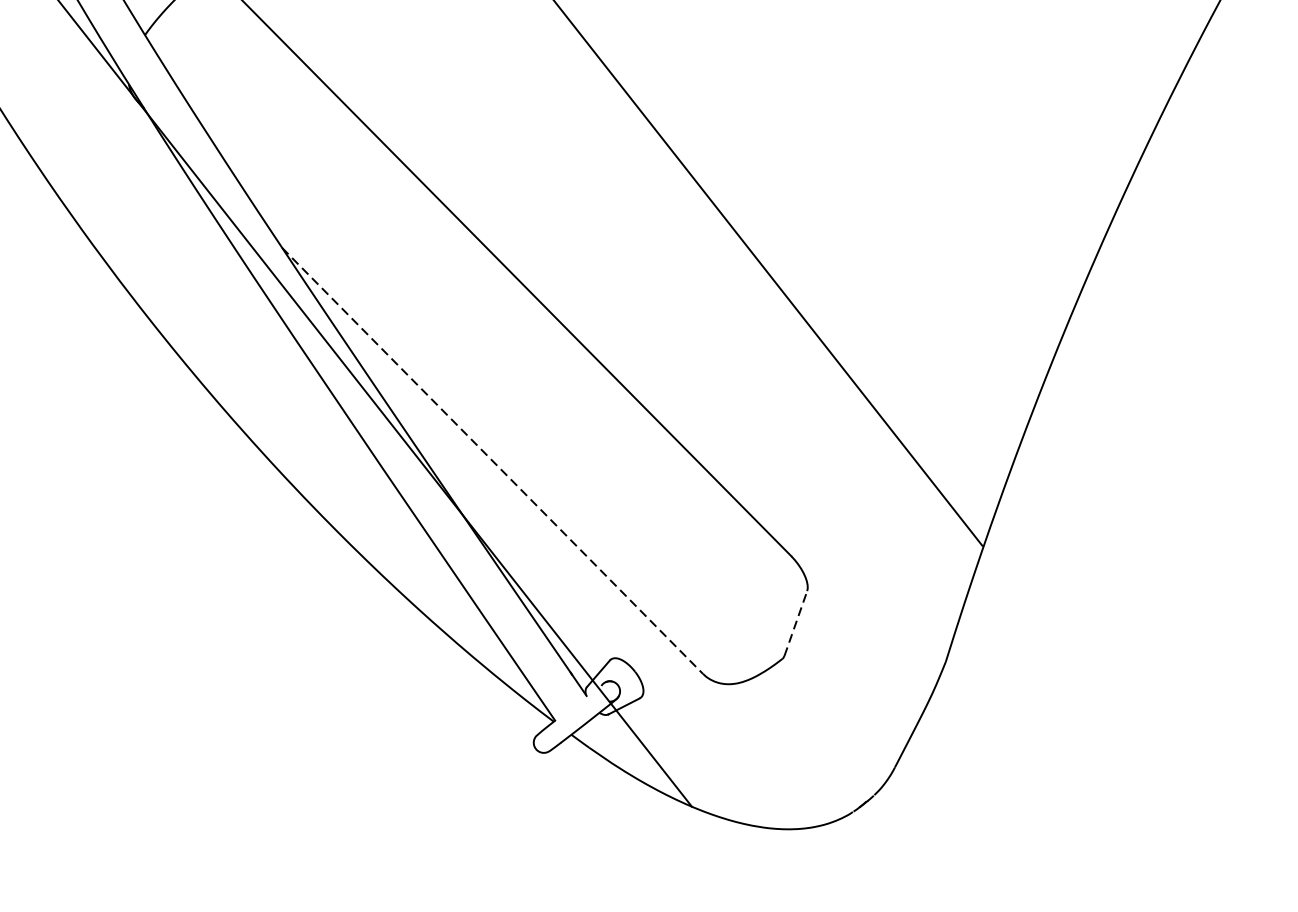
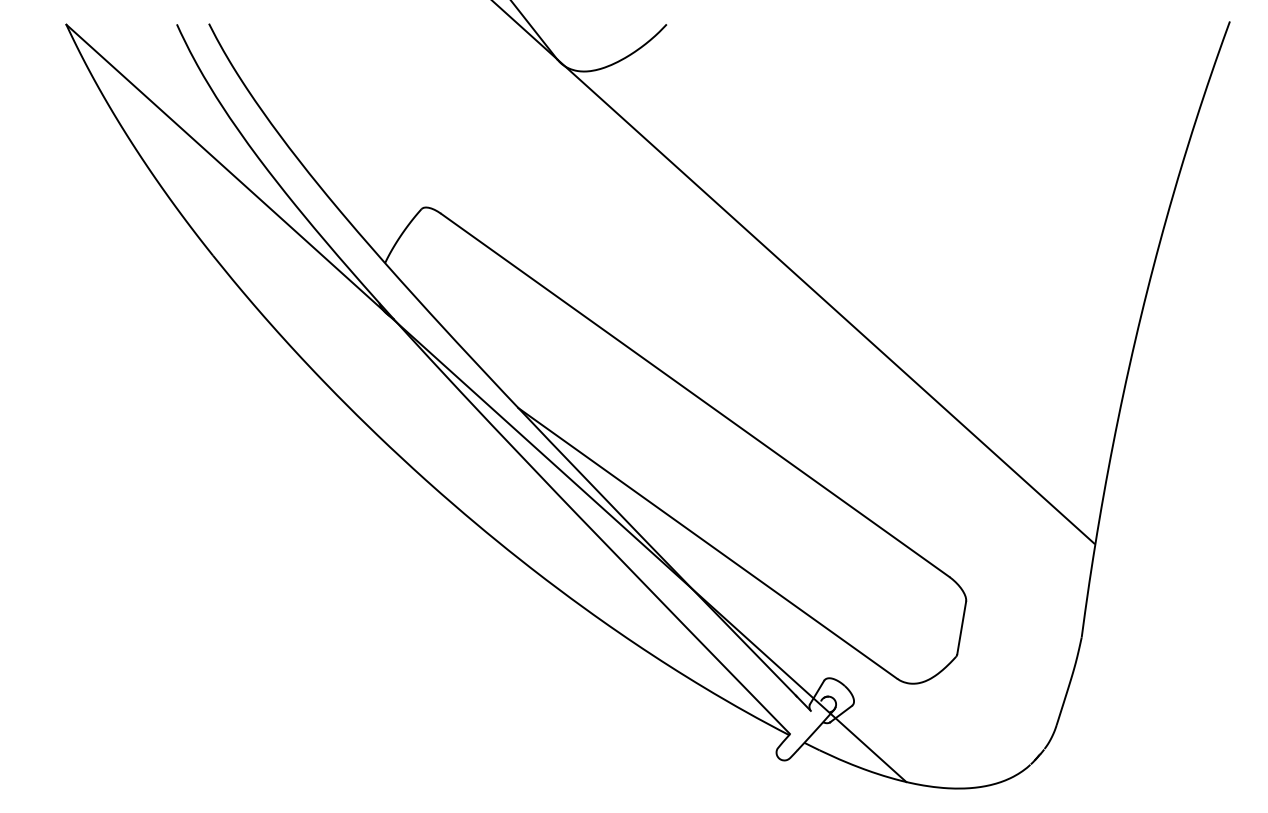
line: (492, 460) -> (707, 543), dashed -> solid
line: (795, 622) -> (961, 627), dashed -> solid

